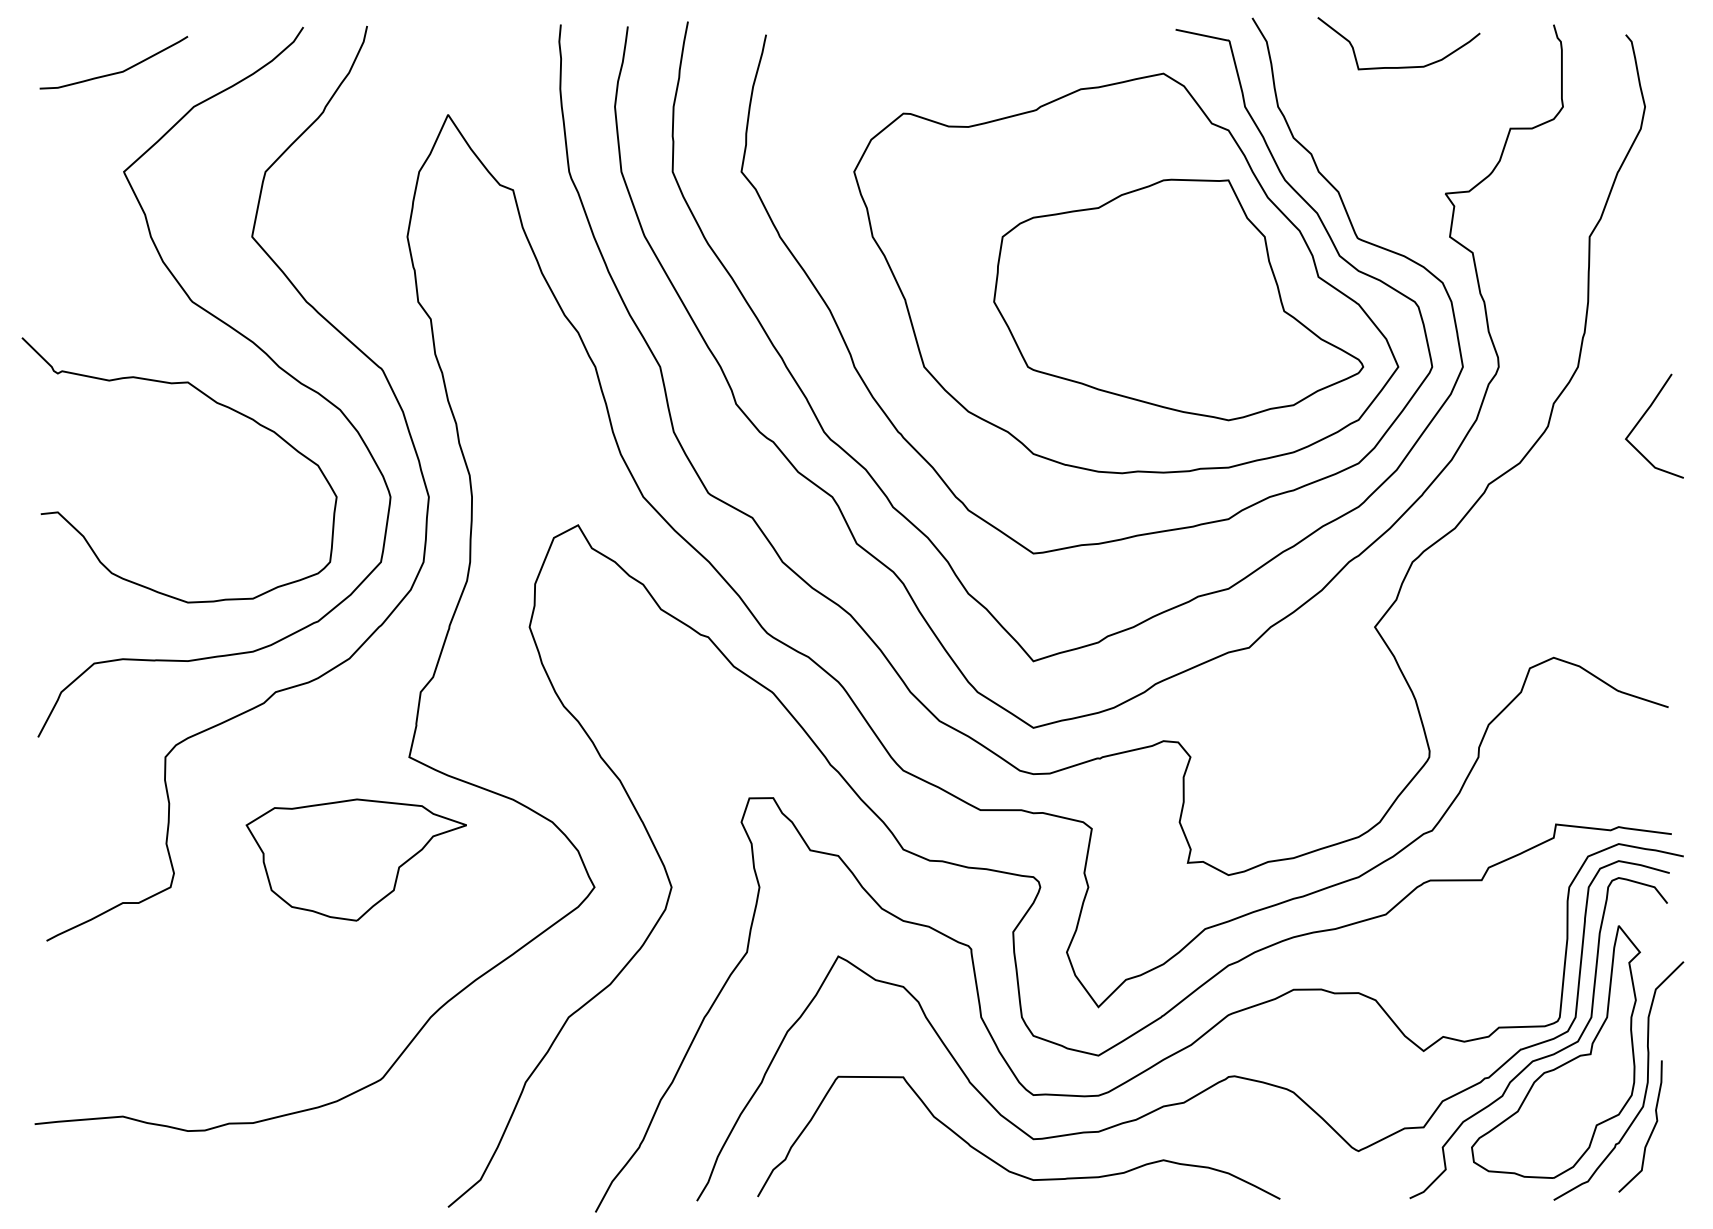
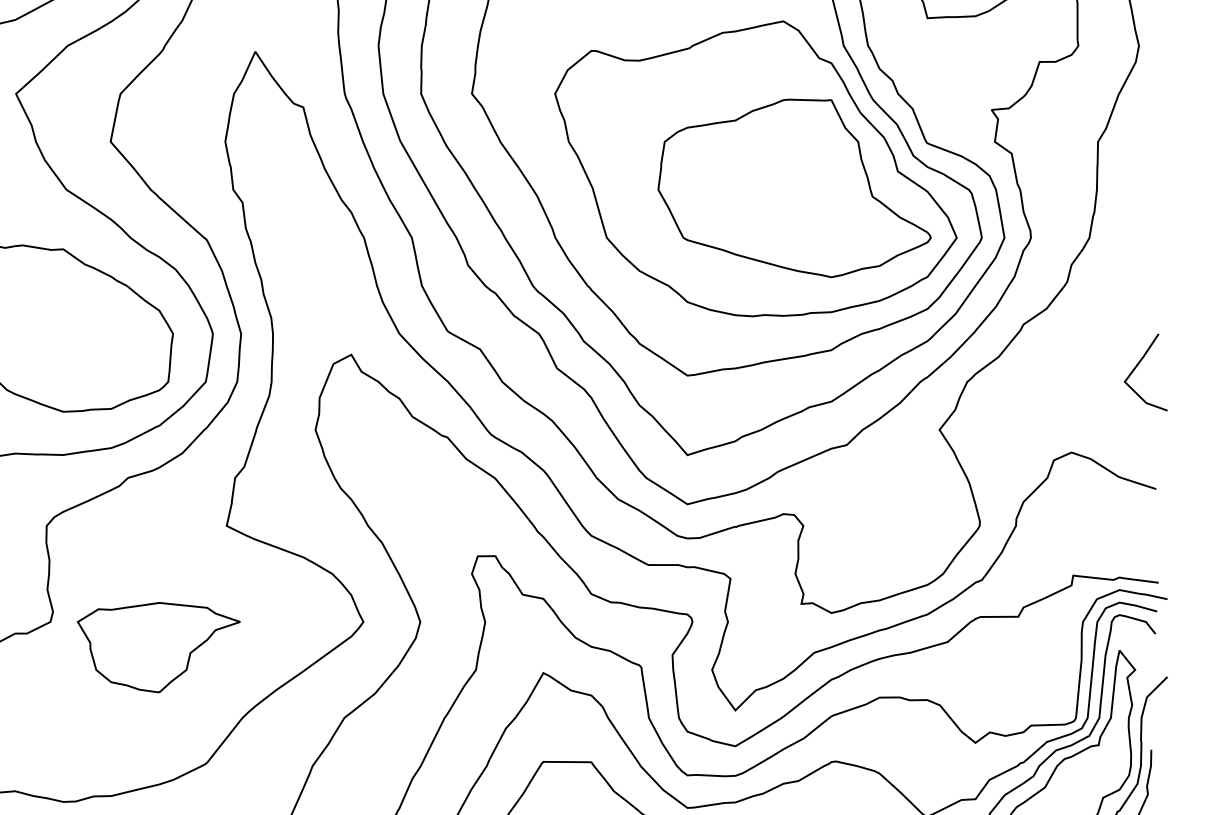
curve: (1643, 417) -> (1137, 365), moved
part: (355, 859) -> (158, 647), moved

